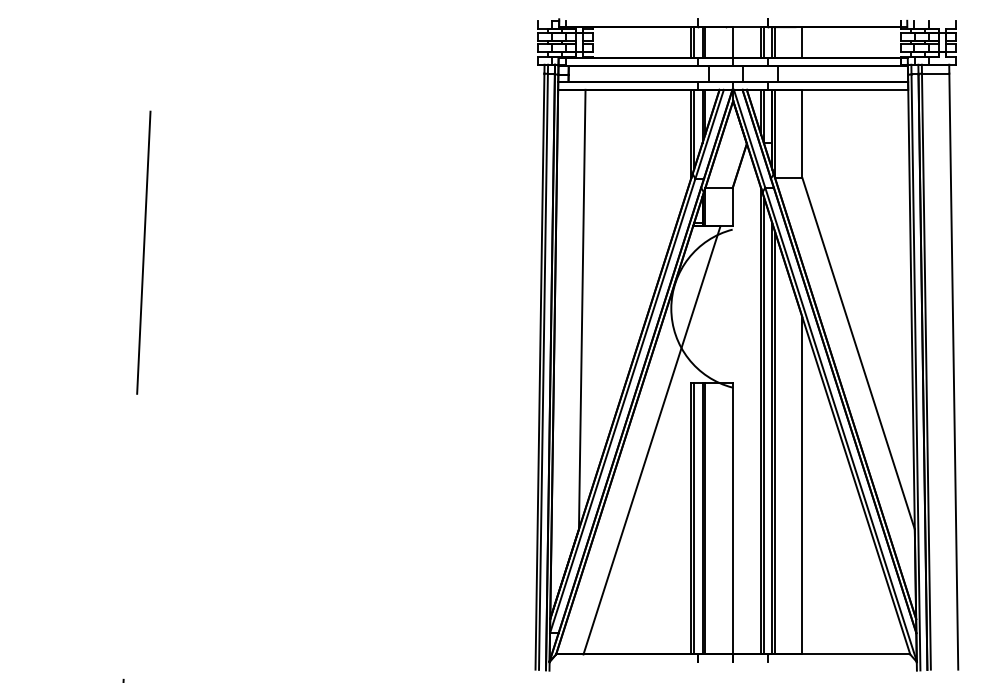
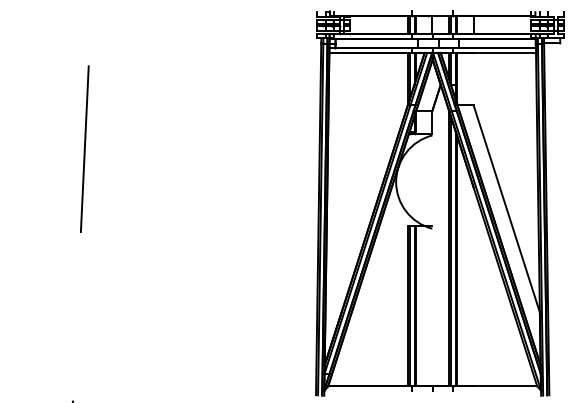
line: (802, 133) -> (473, 78), removed
line: (582, 309) -> (343, 182), removed
line: (953, 371) -> (562, 219), removed
line: (651, 439) -> (384, 259), removed
line: (802, 485) -> (473, 286), removed
line: (732, 519) -> (432, 306), removed

